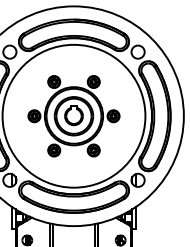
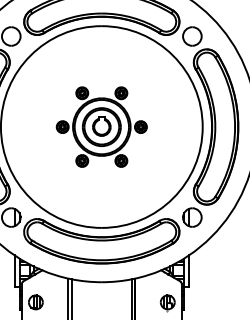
part: (73, 116) -> (101, 127), size x0.7

